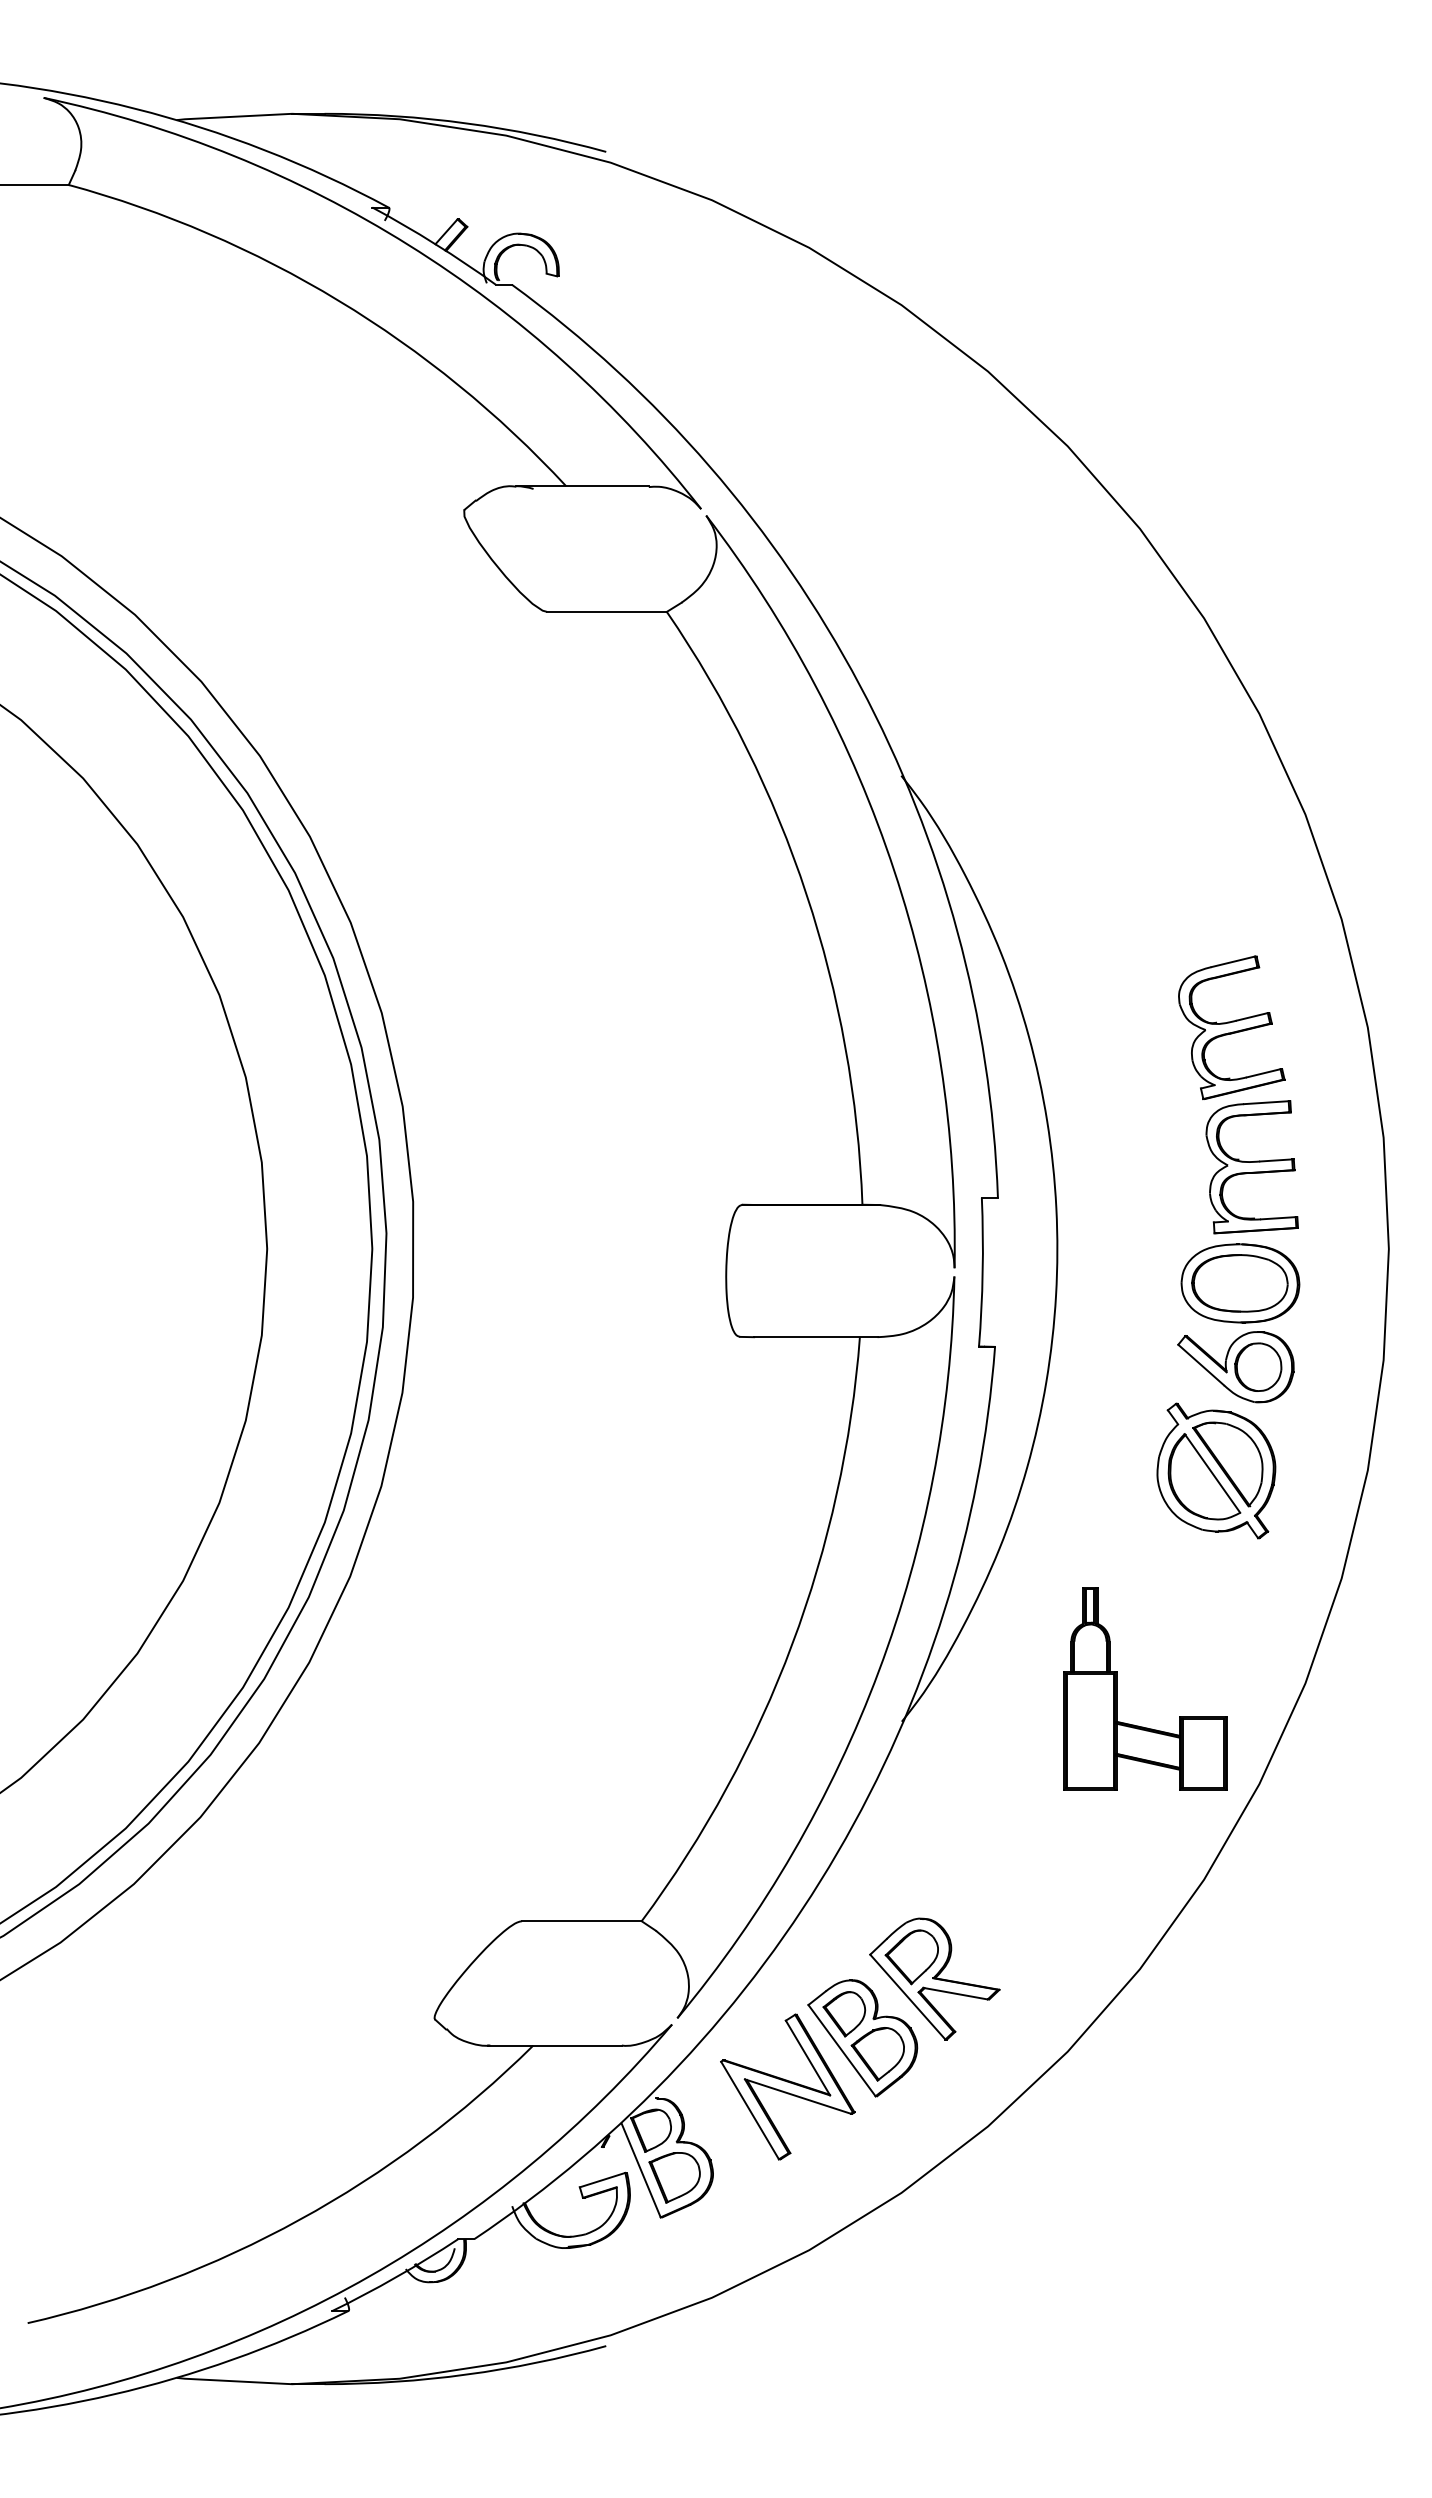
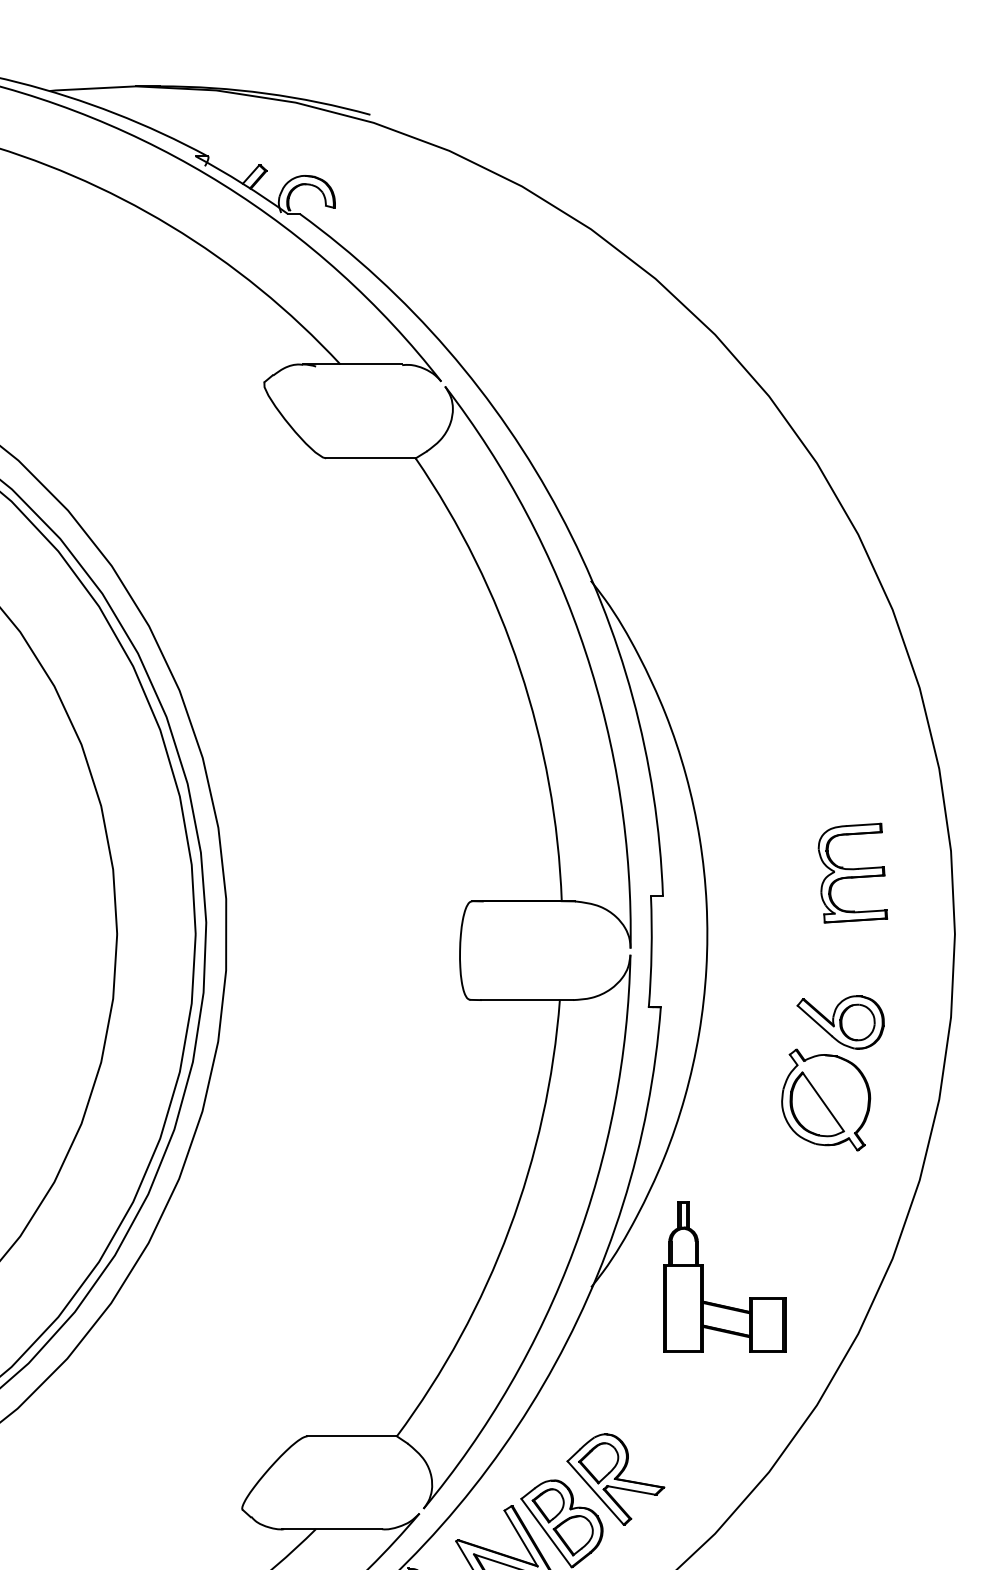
part: (1231, 1027) -> (837, 768), removed
part: (1240, 1283) -> (844, 960), removed
part: (1227, 1464) -> (834, 1095), removed
part: (1117, 1688) -> (703, 1276), moved

